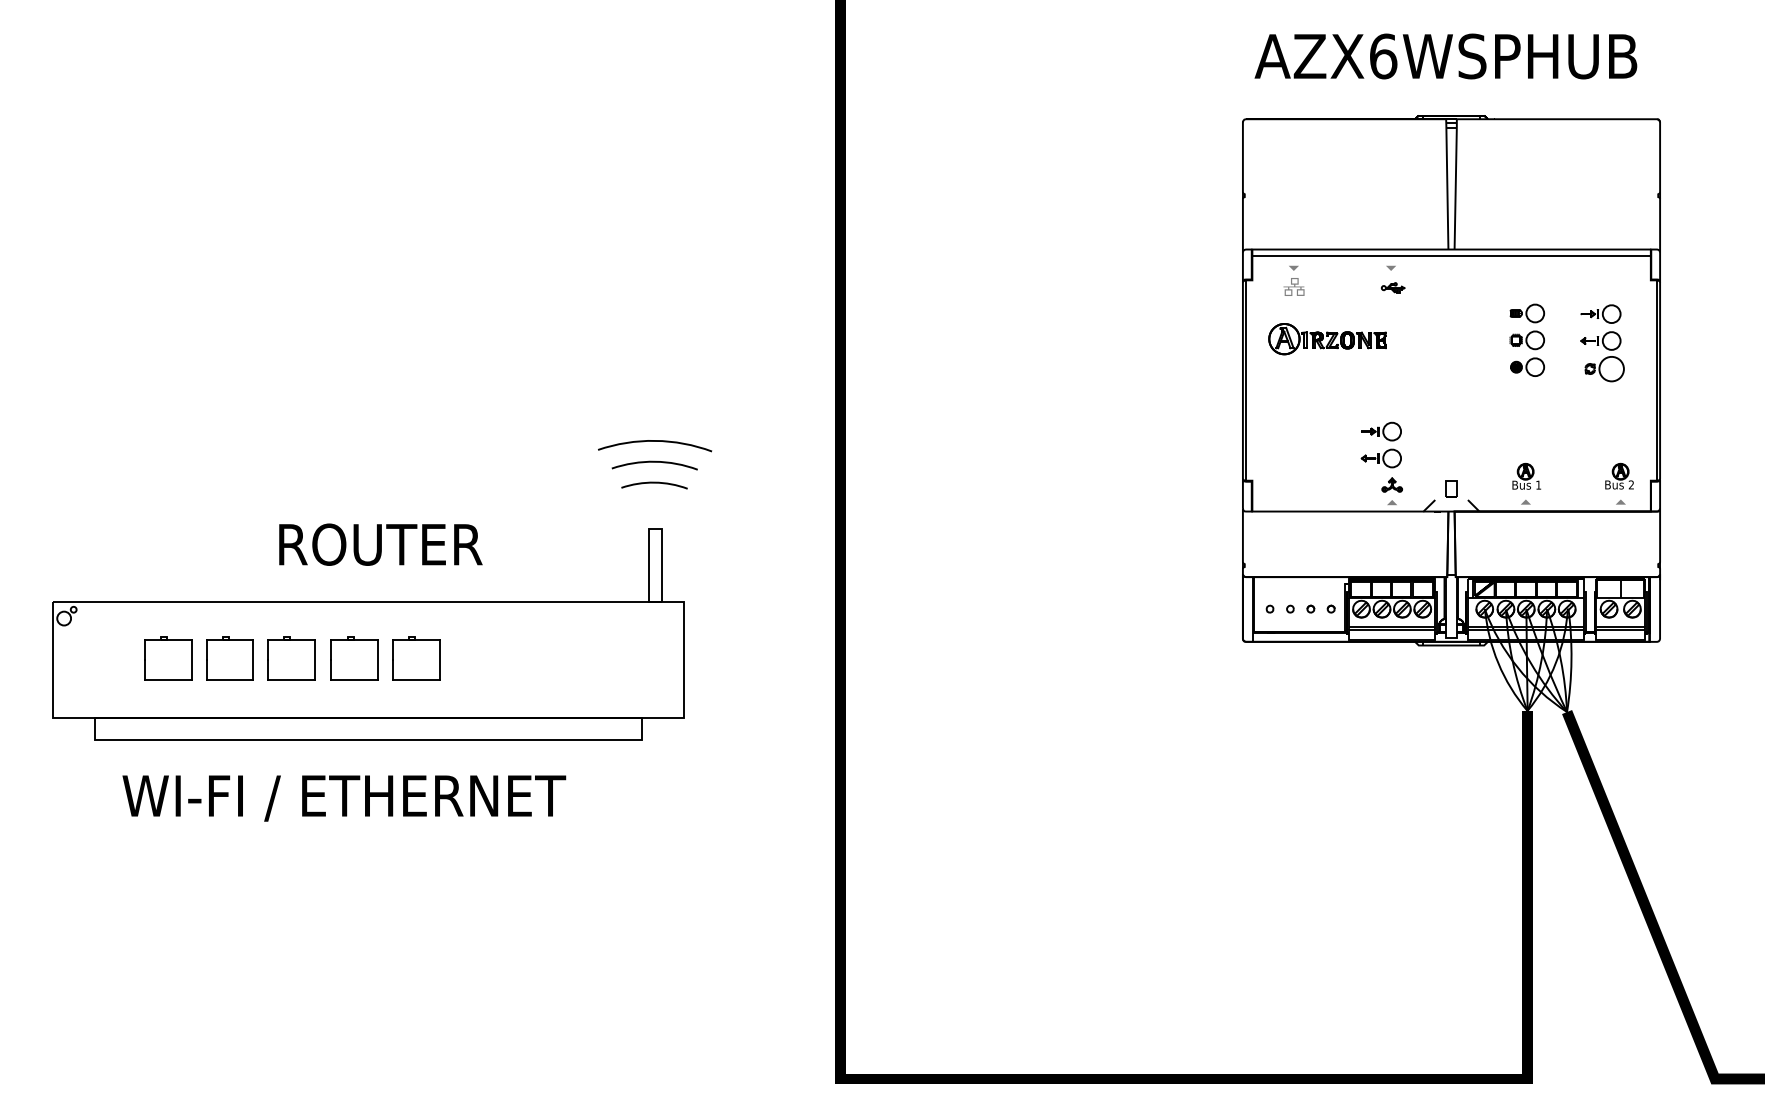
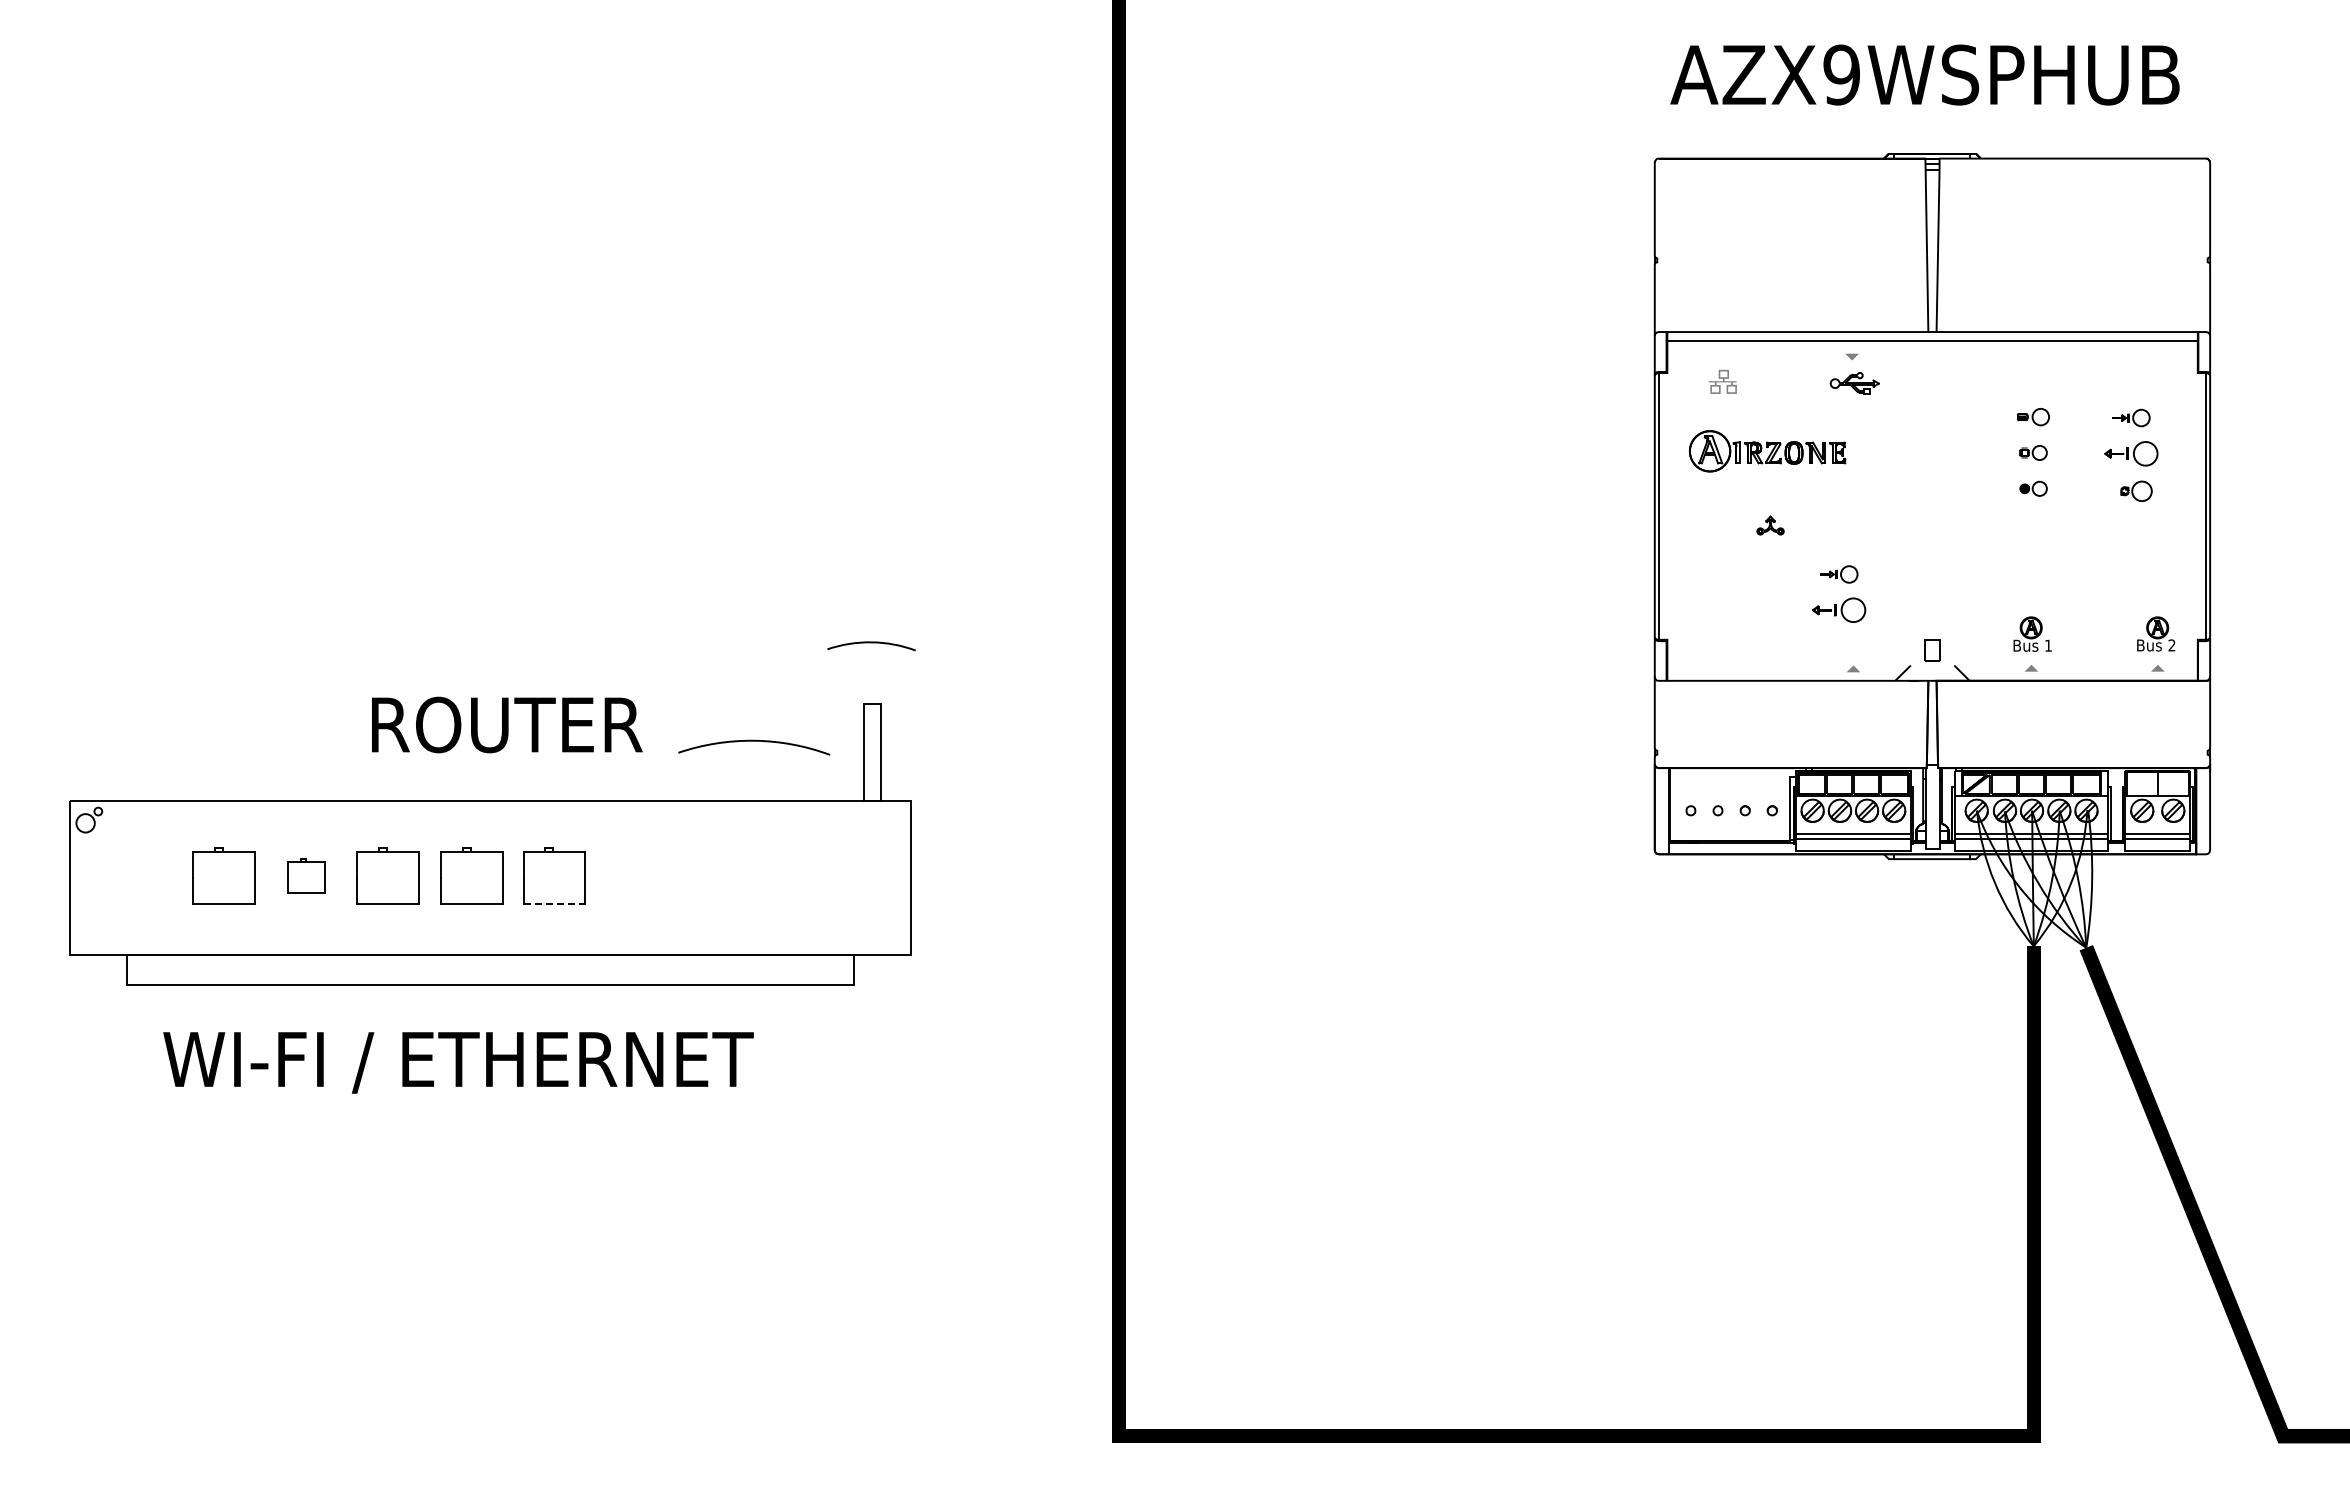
text: (1383, 56) -> (1841, 74), AZX6WSPHUB -> AZX9WSPHUB
fill: (1293, 267) -> (1722, 356), removed
part: (1392, 287) -> (1854, 382), size x1.6
part: (1527, 312) -> (2033, 416), size x0.7
part: (1601, 313) -> (2131, 417), size x0.7
part: (1527, 340) -> (2033, 452), size x0.6
part: (1527, 367) -> (2033, 488), size x0.6
part: (1604, 369) -> (2136, 491), size x0.6
part: (1381, 431) -> (1839, 574), size x0.7
arc: (655, 441) -> (754, 741), moved
arc: (654, 462) -> (871, 615), removed
part: (1392, 485) -> (1770, 525), moved
part: (230, 657) -> (306, 875), size x0.6
line: (416, 679) -> (554, 904), solid -> dashed

